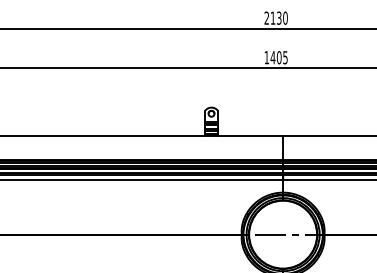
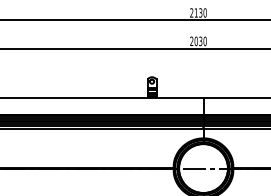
text: (276, 57) -> (198, 41), 1405 -> 2030

